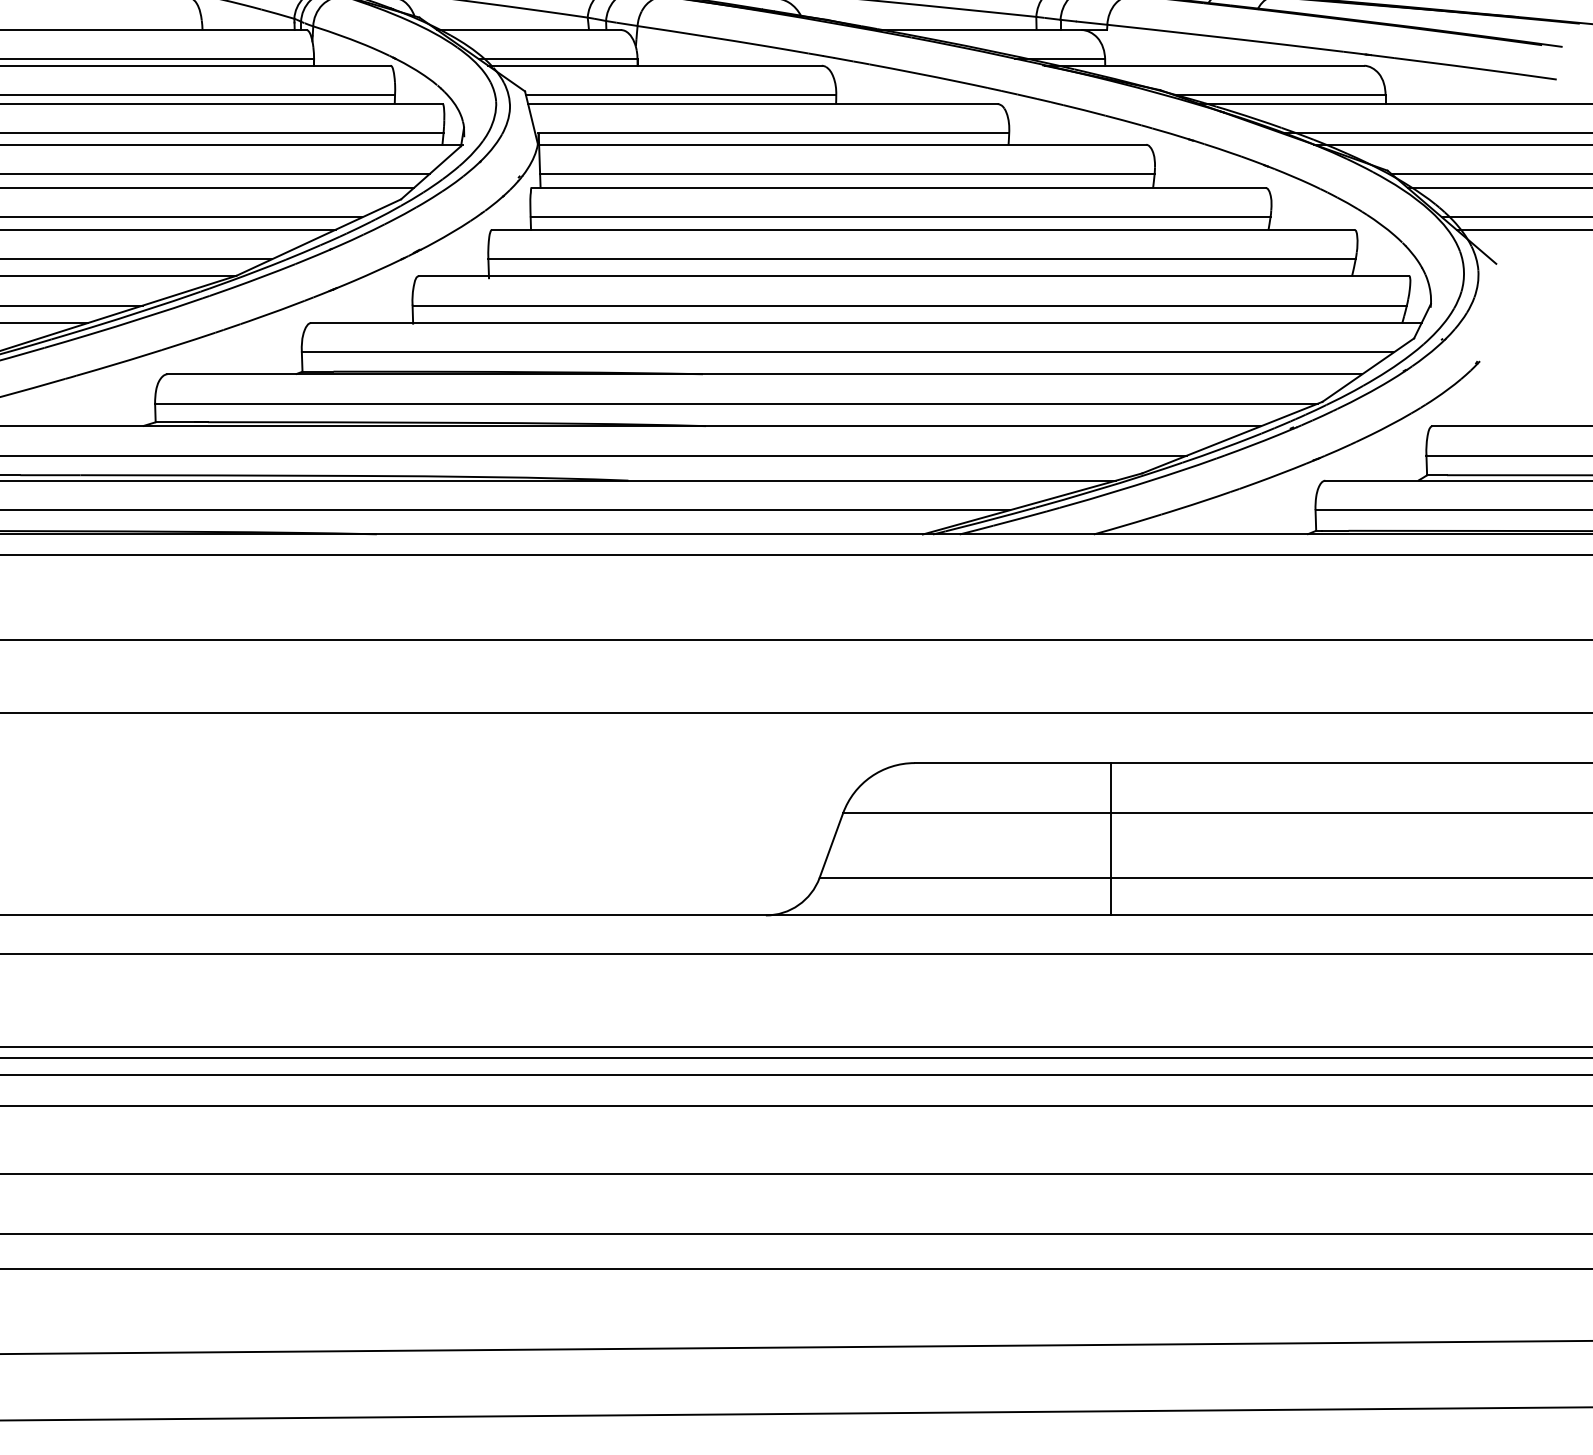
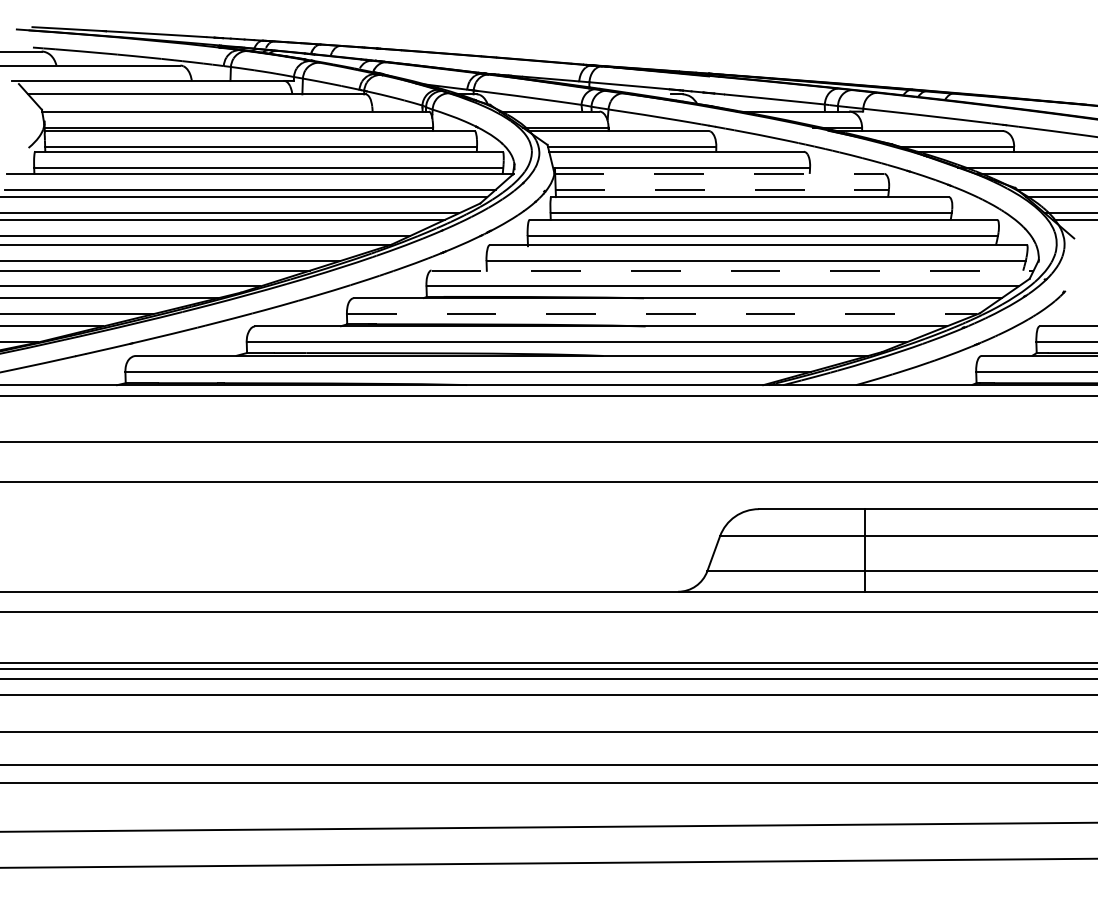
line: (842, 144) -> (719, 173), solid -> dashed
line: (847, 173) -> (722, 189), solid -> dashed
line: (867, 323) -> (733, 270), solid -> dashed
line: (737, 404) -> (662, 314), solid -> dashed

